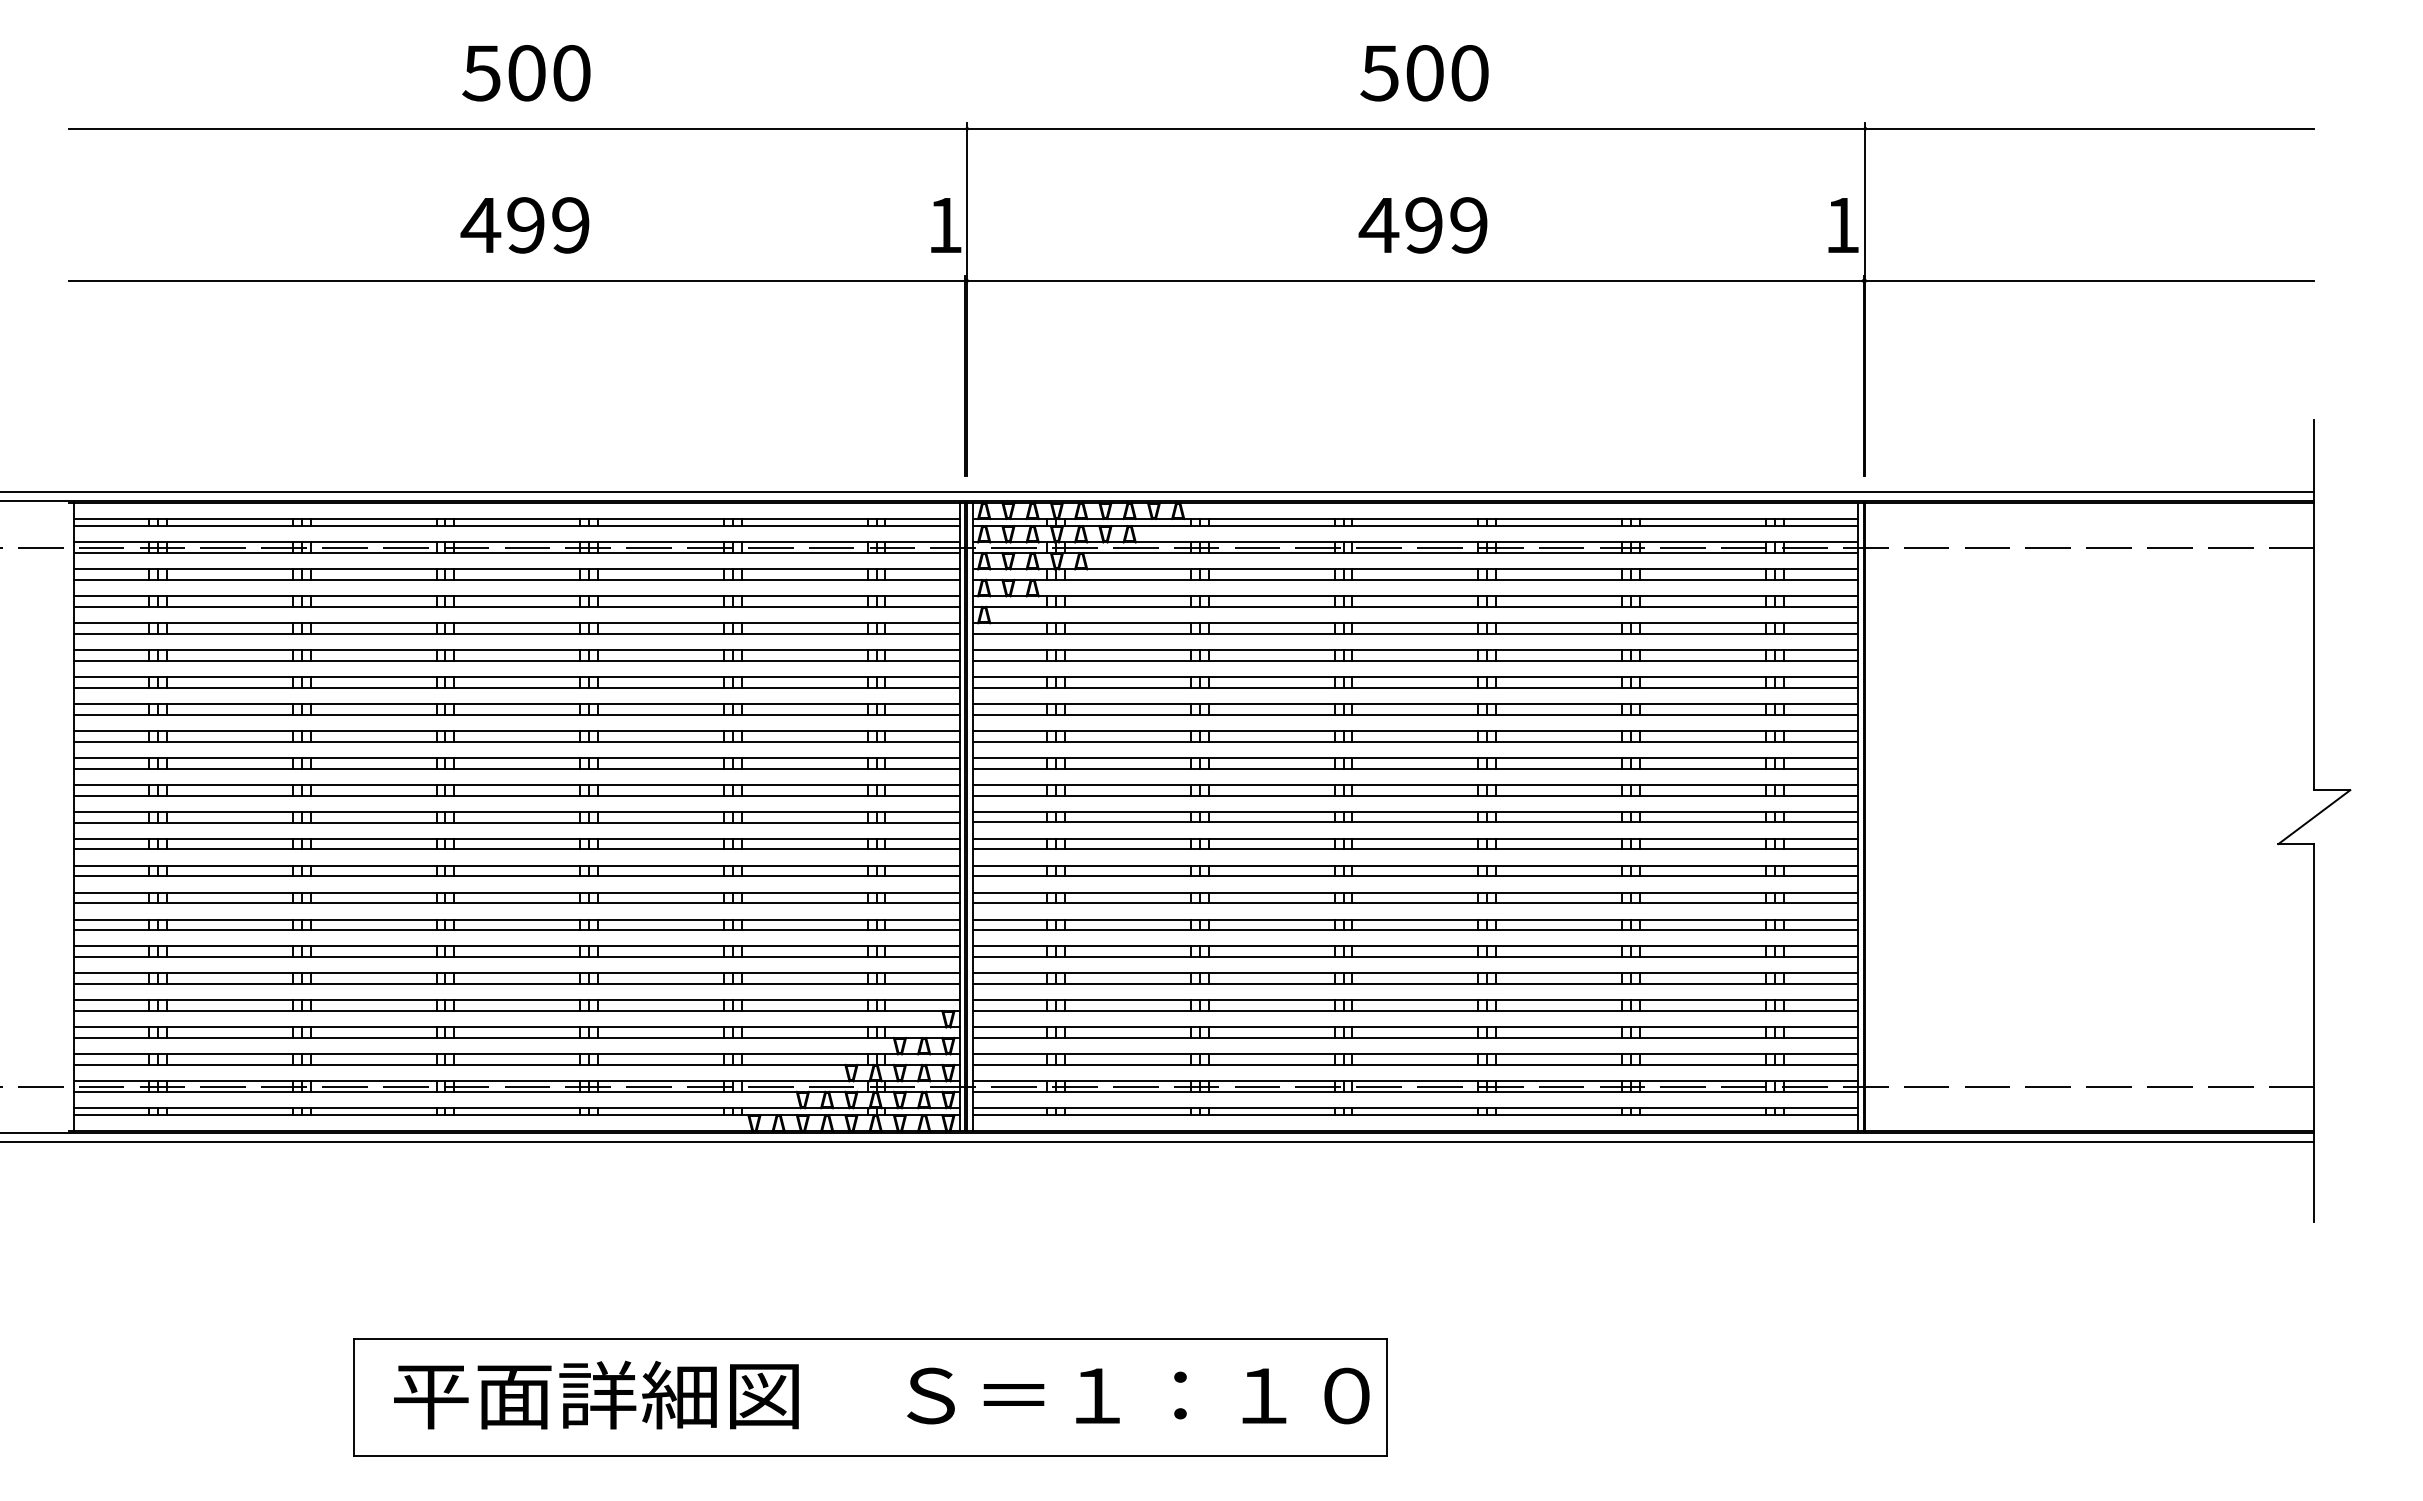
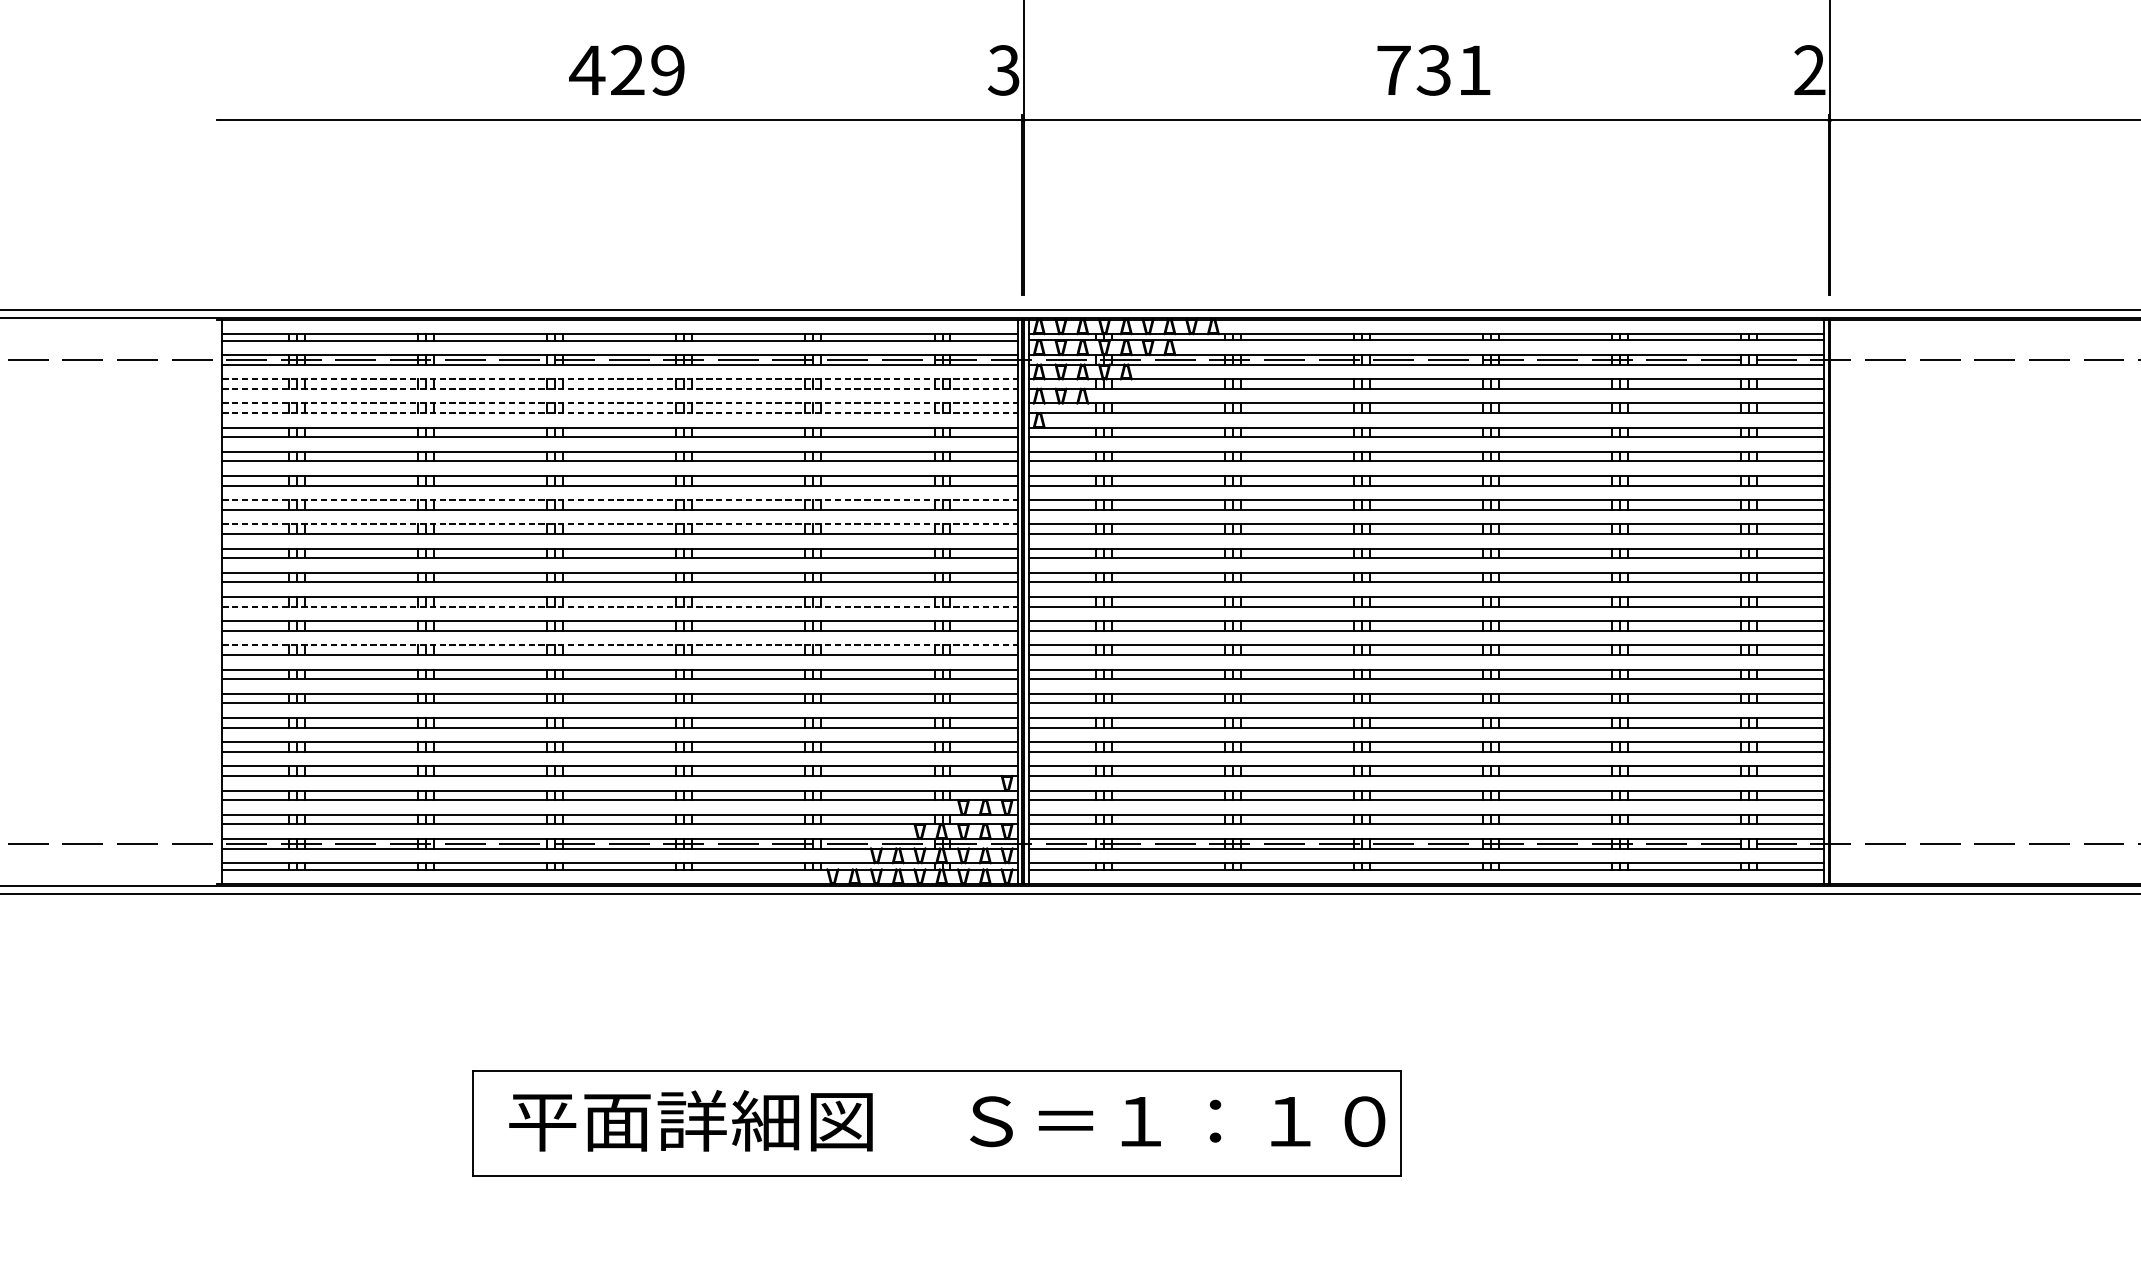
text: (1842, 224) -> (1809, 69), 1 -> 2
text: (525, 225) -> (627, 70), 499 -> 429
text: (944, 225) -> (1003, 70), 1 -> 3
text: (1422, 225) -> (1432, 70), 499 -> 731
line: (517, 569) -> (620, 379), solid -> dashed
line: (517, 580) -> (620, 389), solid -> dashed
line: (517, 596) -> (620, 403), solid -> dashed
line: (517, 606) -> (620, 412), solid -> dashed
line: (517, 703) -> (620, 499), solid -> dashed
line: (517, 730) -> (620, 524), solid -> dashed
line: (517, 822) -> (620, 606), solid -> dashed
line: (517, 865) -> (620, 645), solid -> dashed

